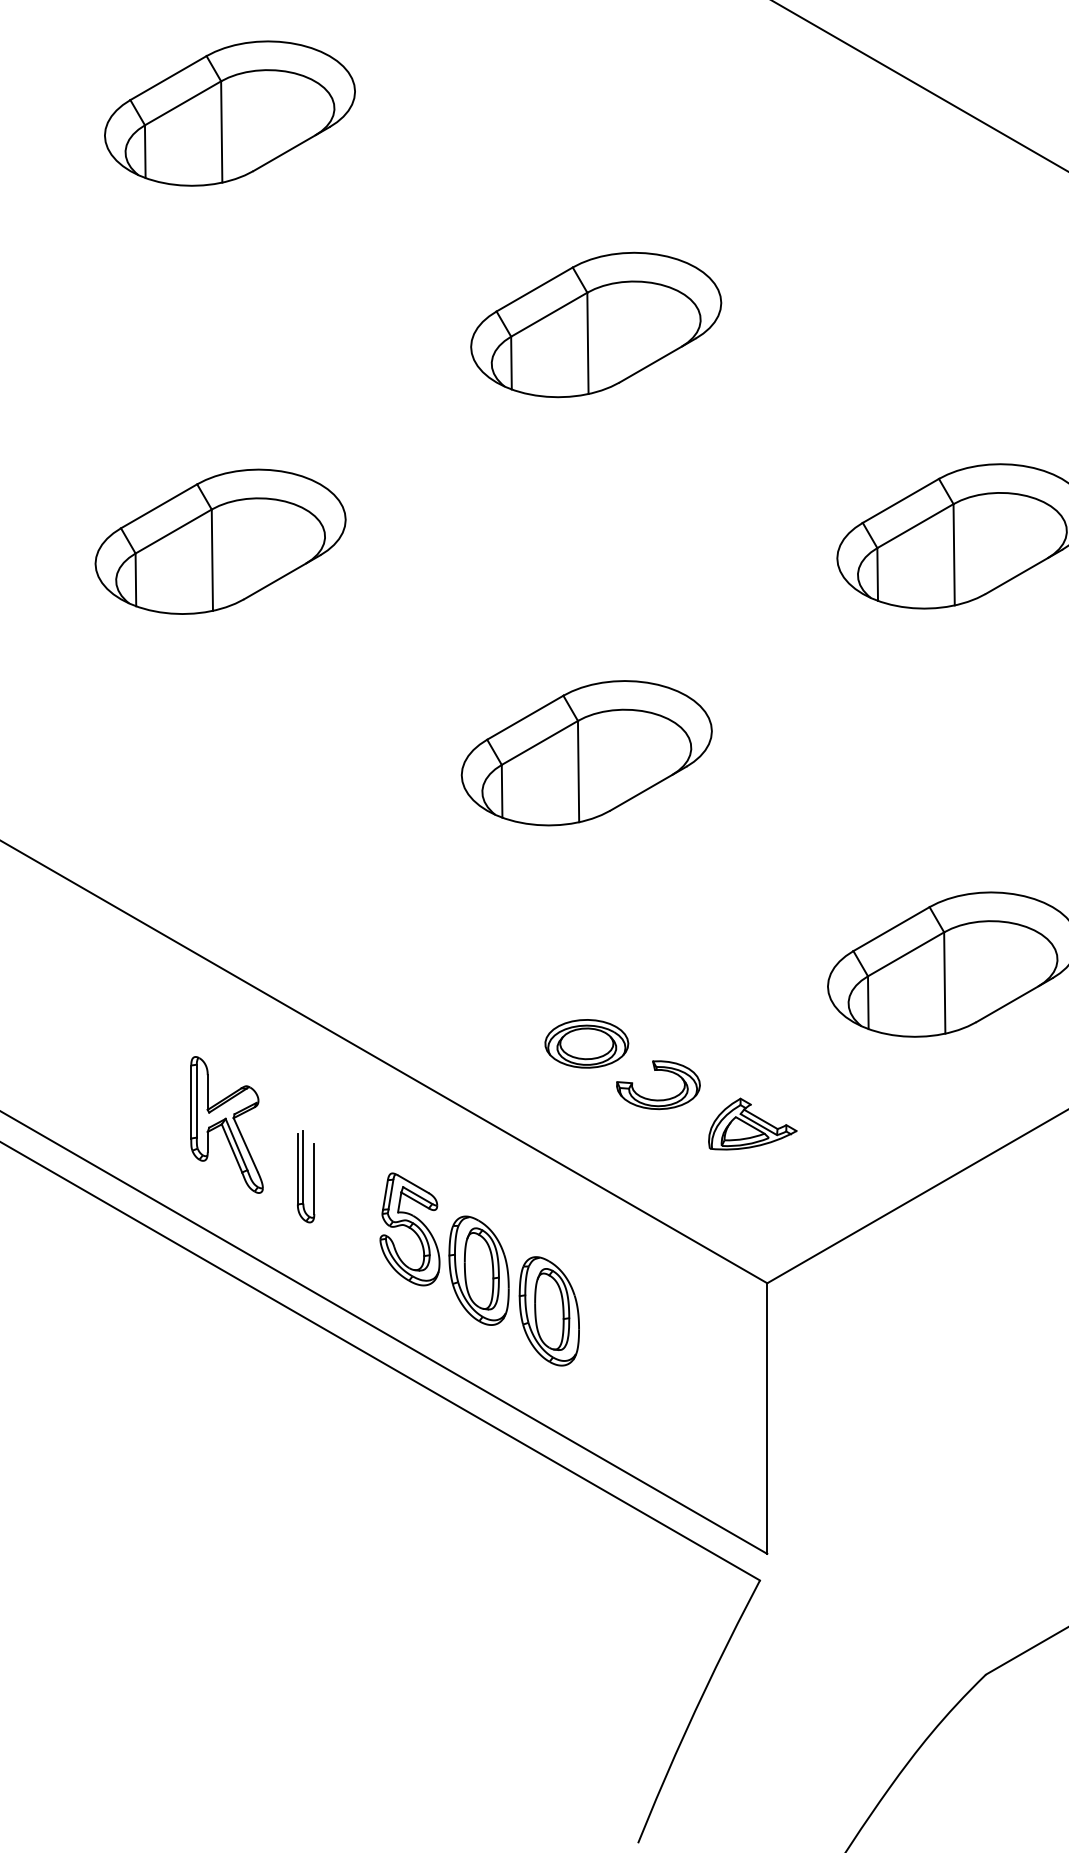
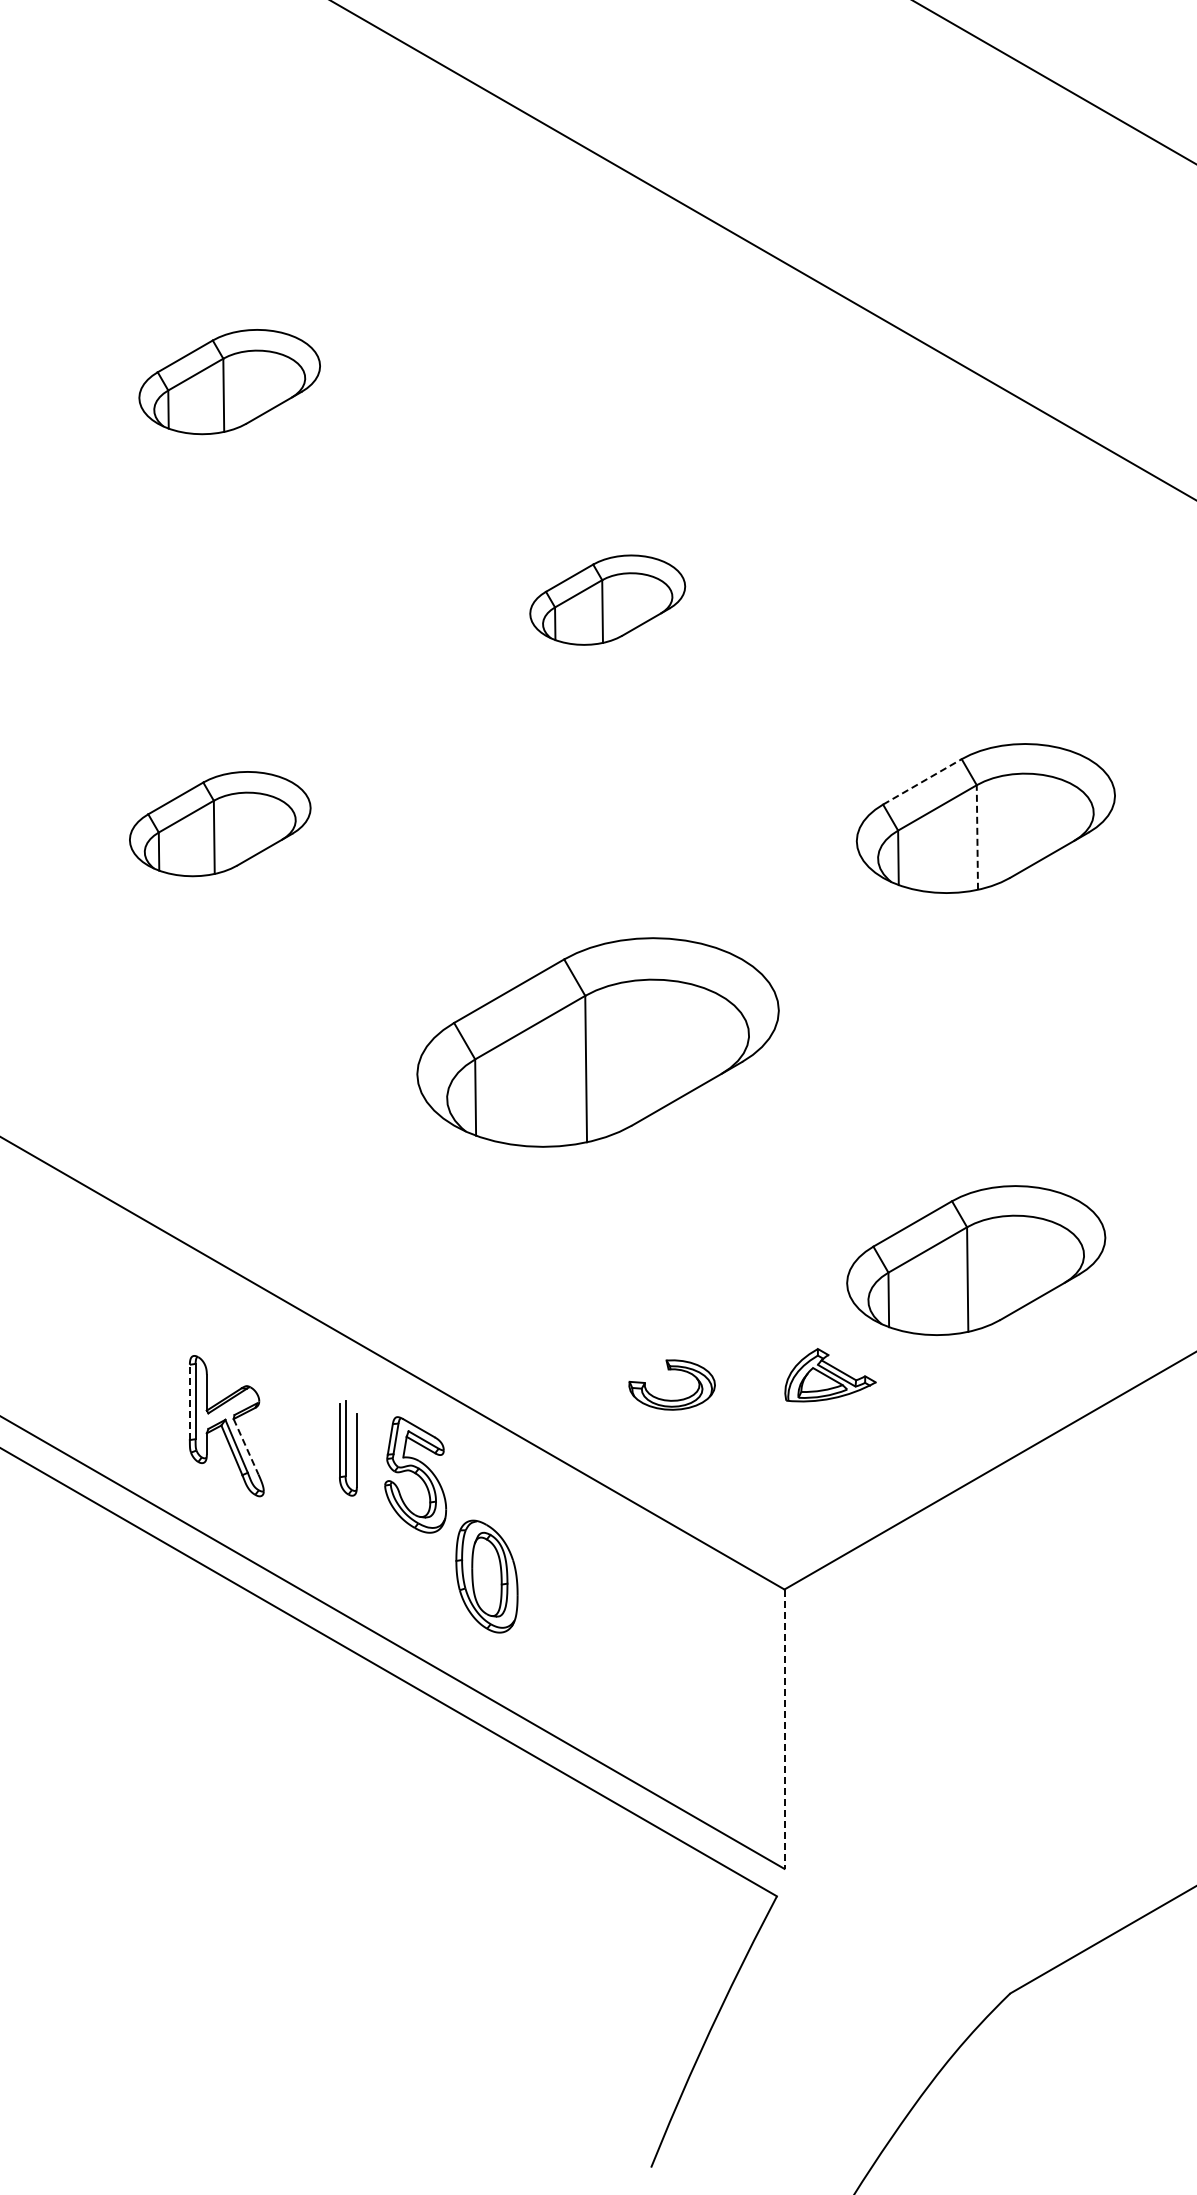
part: (229, 113) -> (229, 381), size x0.7
part: (595, 324) -> (607, 599), size x0.6
line: (900, 500) -> (922, 781), solid -> dashed
part: (220, 541) -> (220, 823), size x0.7
line: (954, 554) -> (977, 837), solid -> dashed
part: (587, 752) -> (598, 1041), size x1.4
part: (586, 1043) -> (597, 1341), removed
line: (190, 1102) -> (189, 1402), solid -> dashed
part: (752, 1124) -> (830, 1375), moved
line: (246, 1145) -> (246, 1447), solid -> dashed
part: (306, 1176) -> (348, 1448), moved
part: (409, 1228) -> (415, 1474), moved
part: (549, 1311) -> (559, 1618), removed
line: (767, 1418) -> (784, 1729), solid -> dashed

